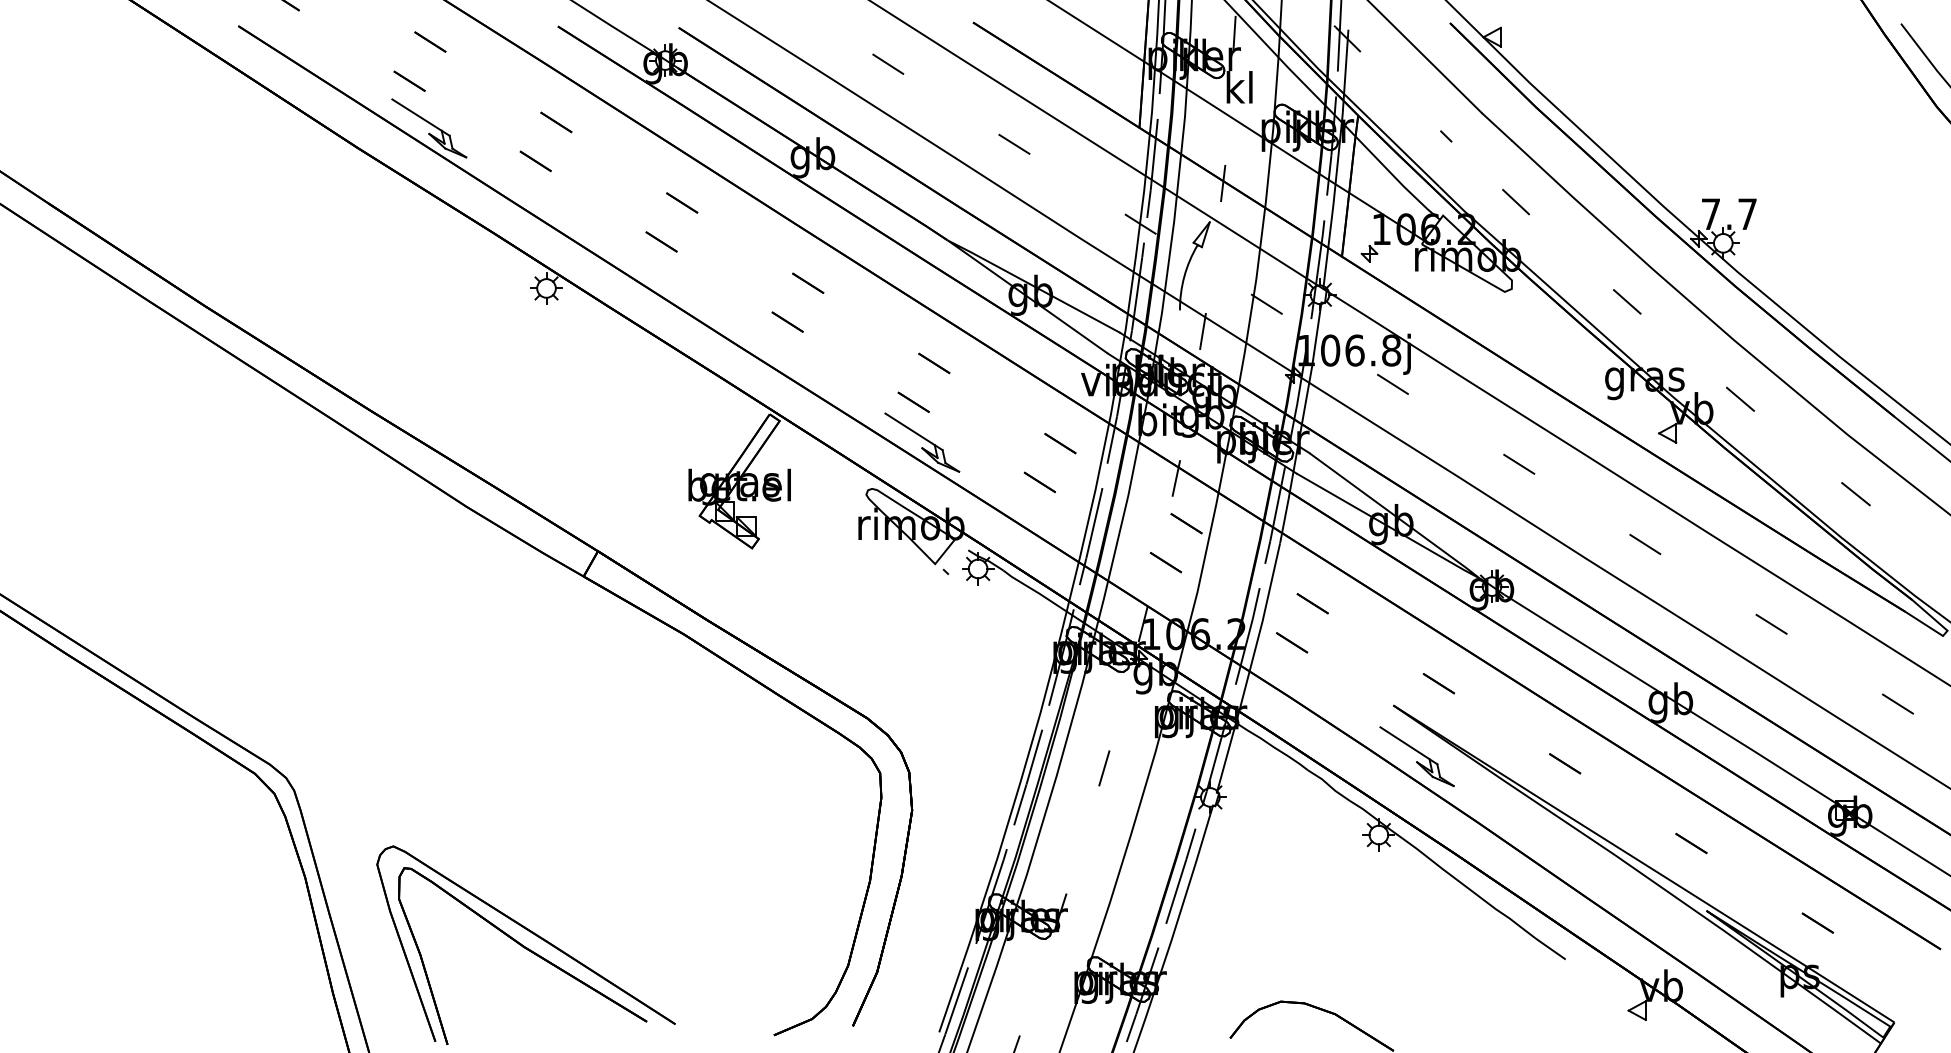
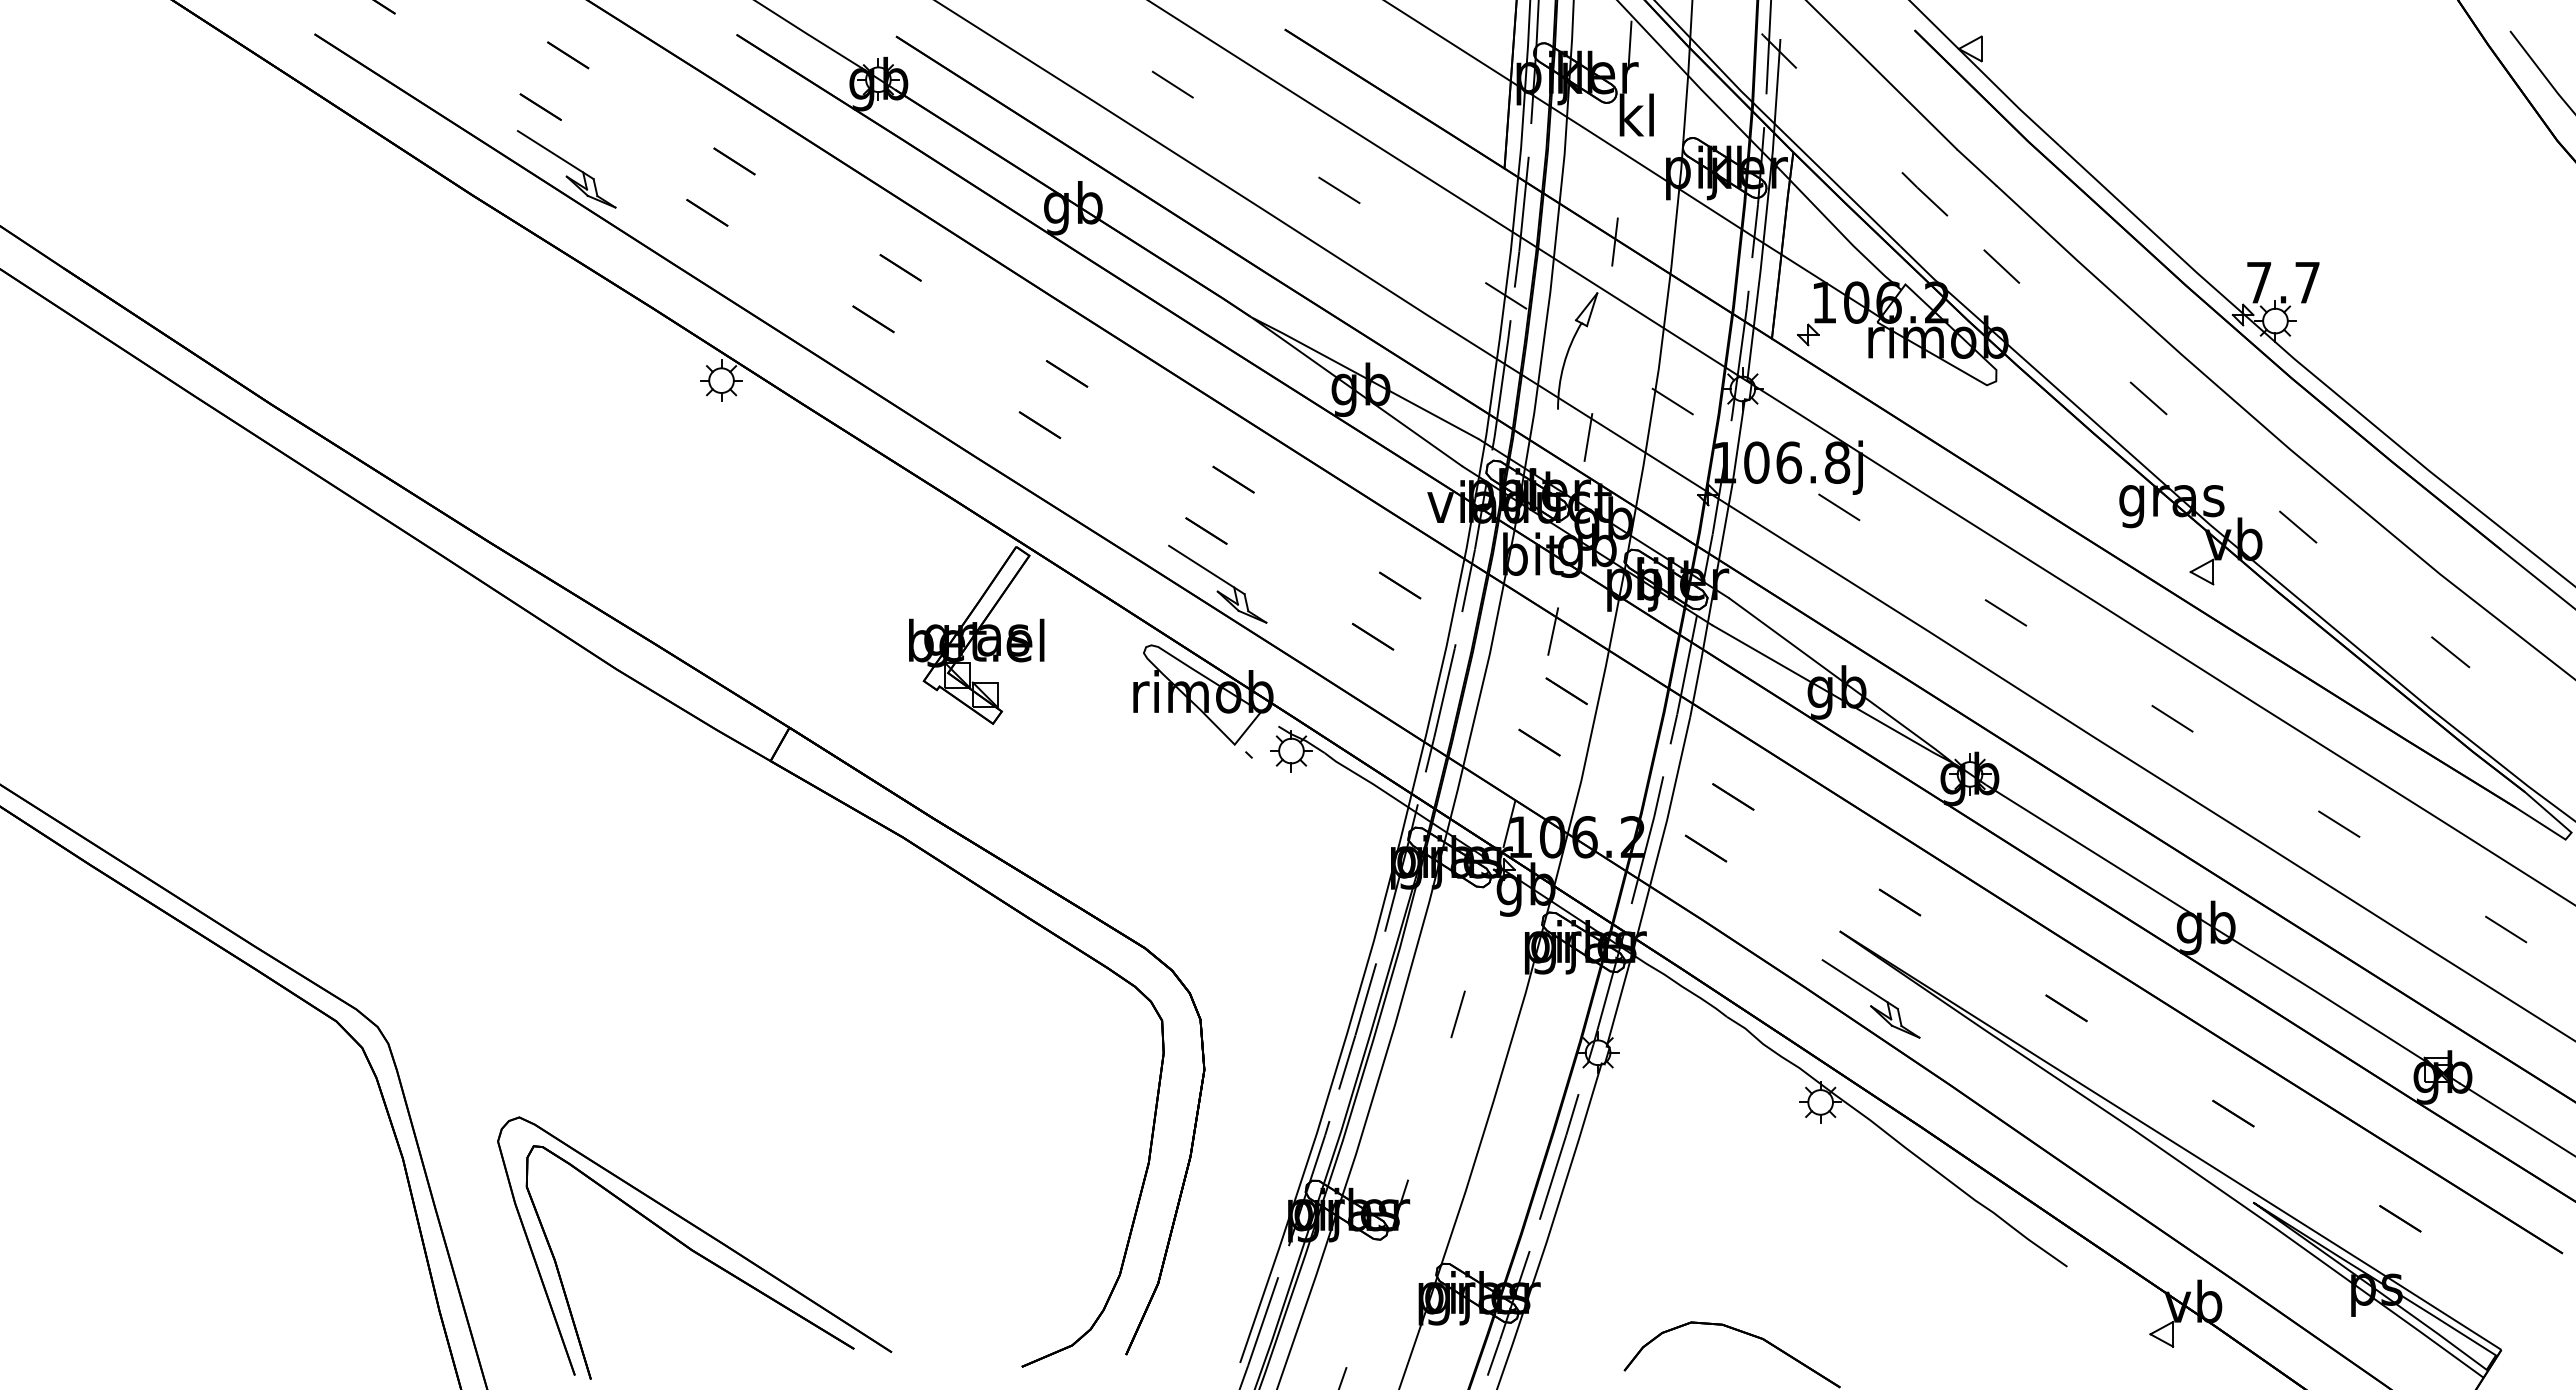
line: (1463, 152) -> (1932, 201), added

